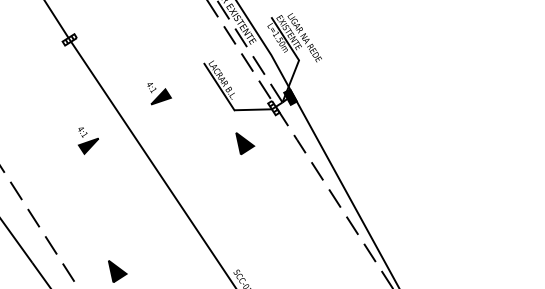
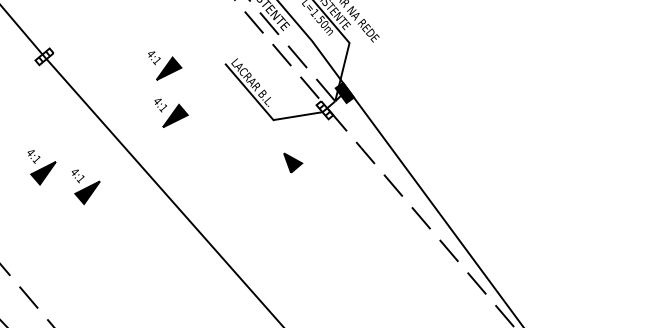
part: (159, 58) -> (165, 65), added
part: (57, 121) -> (42, 166), added
part: (245, 143) -> (293, 161), size x0.7

